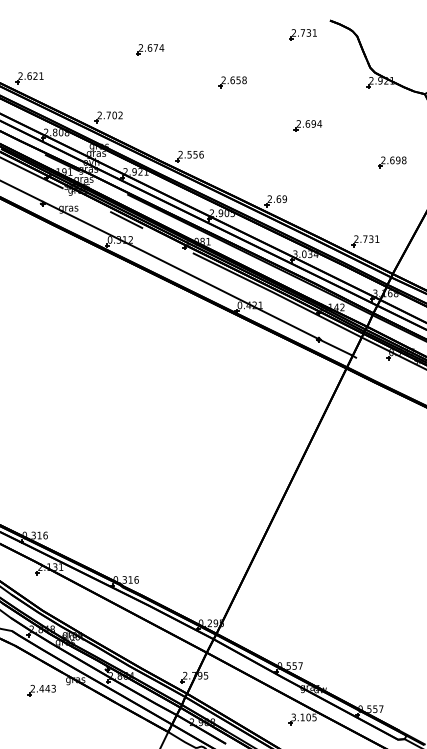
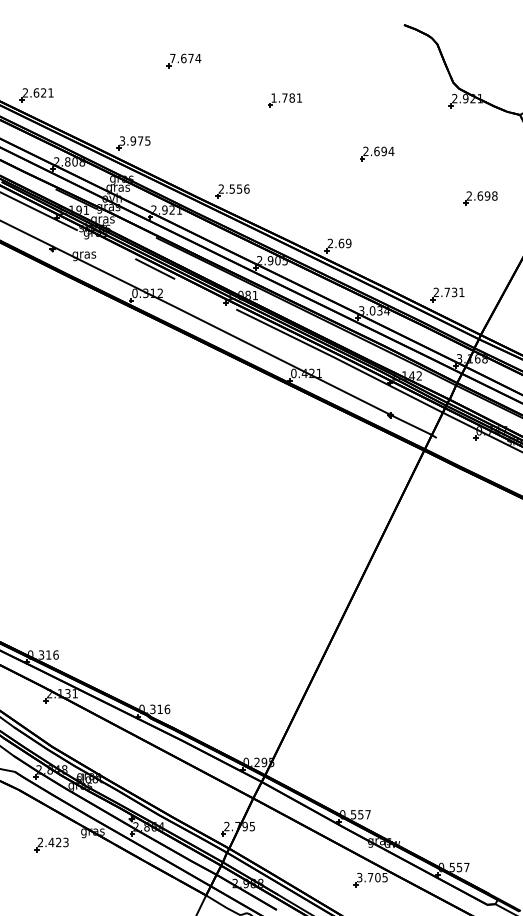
part: (302, 34) -> (370, 42), removed
text: (140, 47) -> (172, 58), 2.674 -> 7.674
text: (233, 79) -> (286, 97), 2.658 -> 1.781
text: (109, 115) -> (134, 140), 2.702 -> 3.975
text: (47, 688) -> (58, 842), 2.443 -> 2.423
text: (302, 717) -> (370, 877), 3.105 -> 3.705

